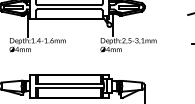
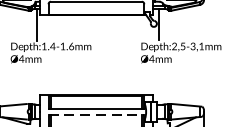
line: (69, 88) -> (96, 114), solid -> dashed

